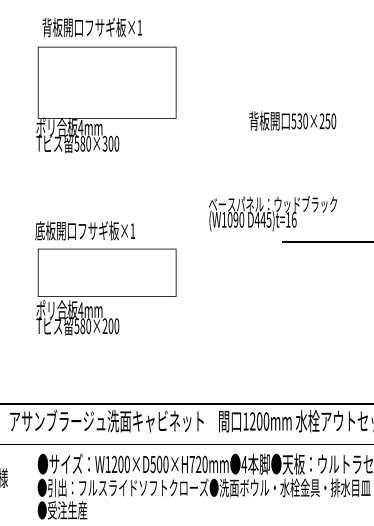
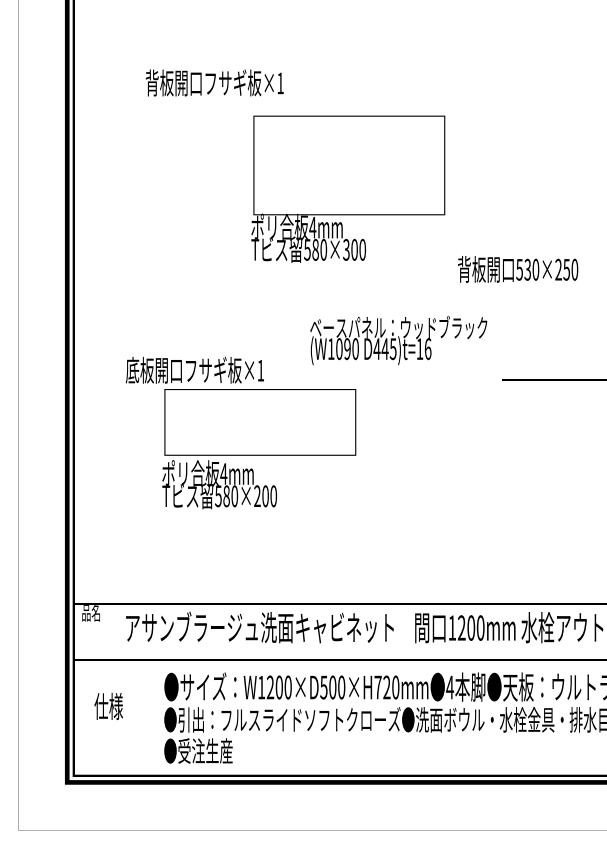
text: (92, 27) -> (214, 82), moved
text: (106, 99) -> (348, 188), moved
text: (293, 121) -> (518, 269), moved
text: (272, 213) -> (398, 340), moved
text: (84, 230) -> (194, 369), moved

